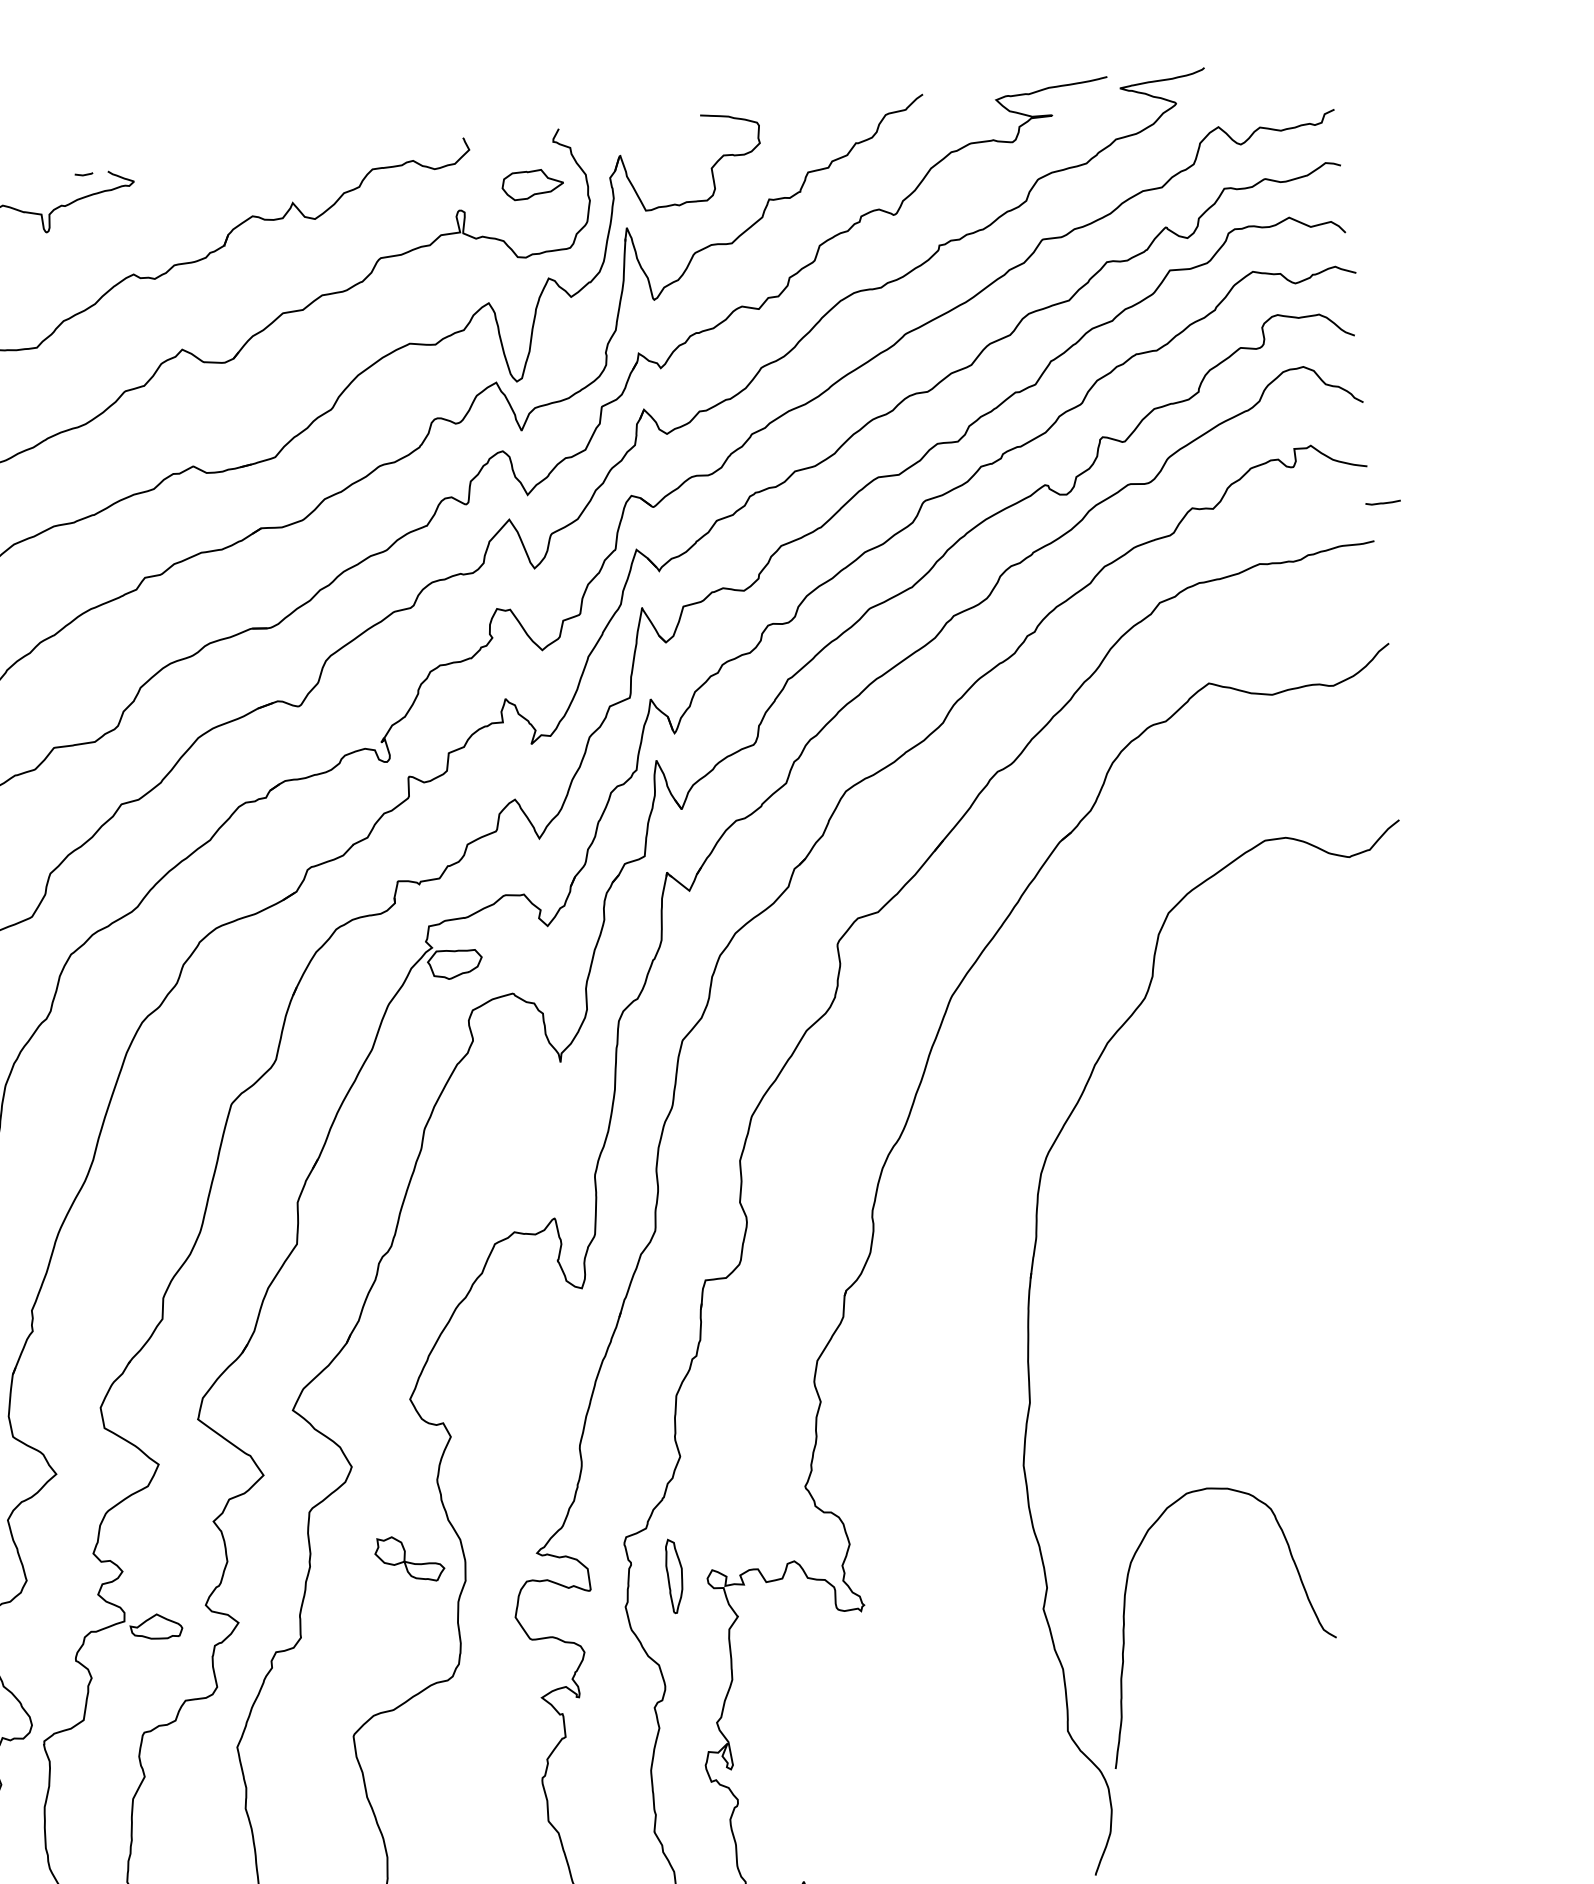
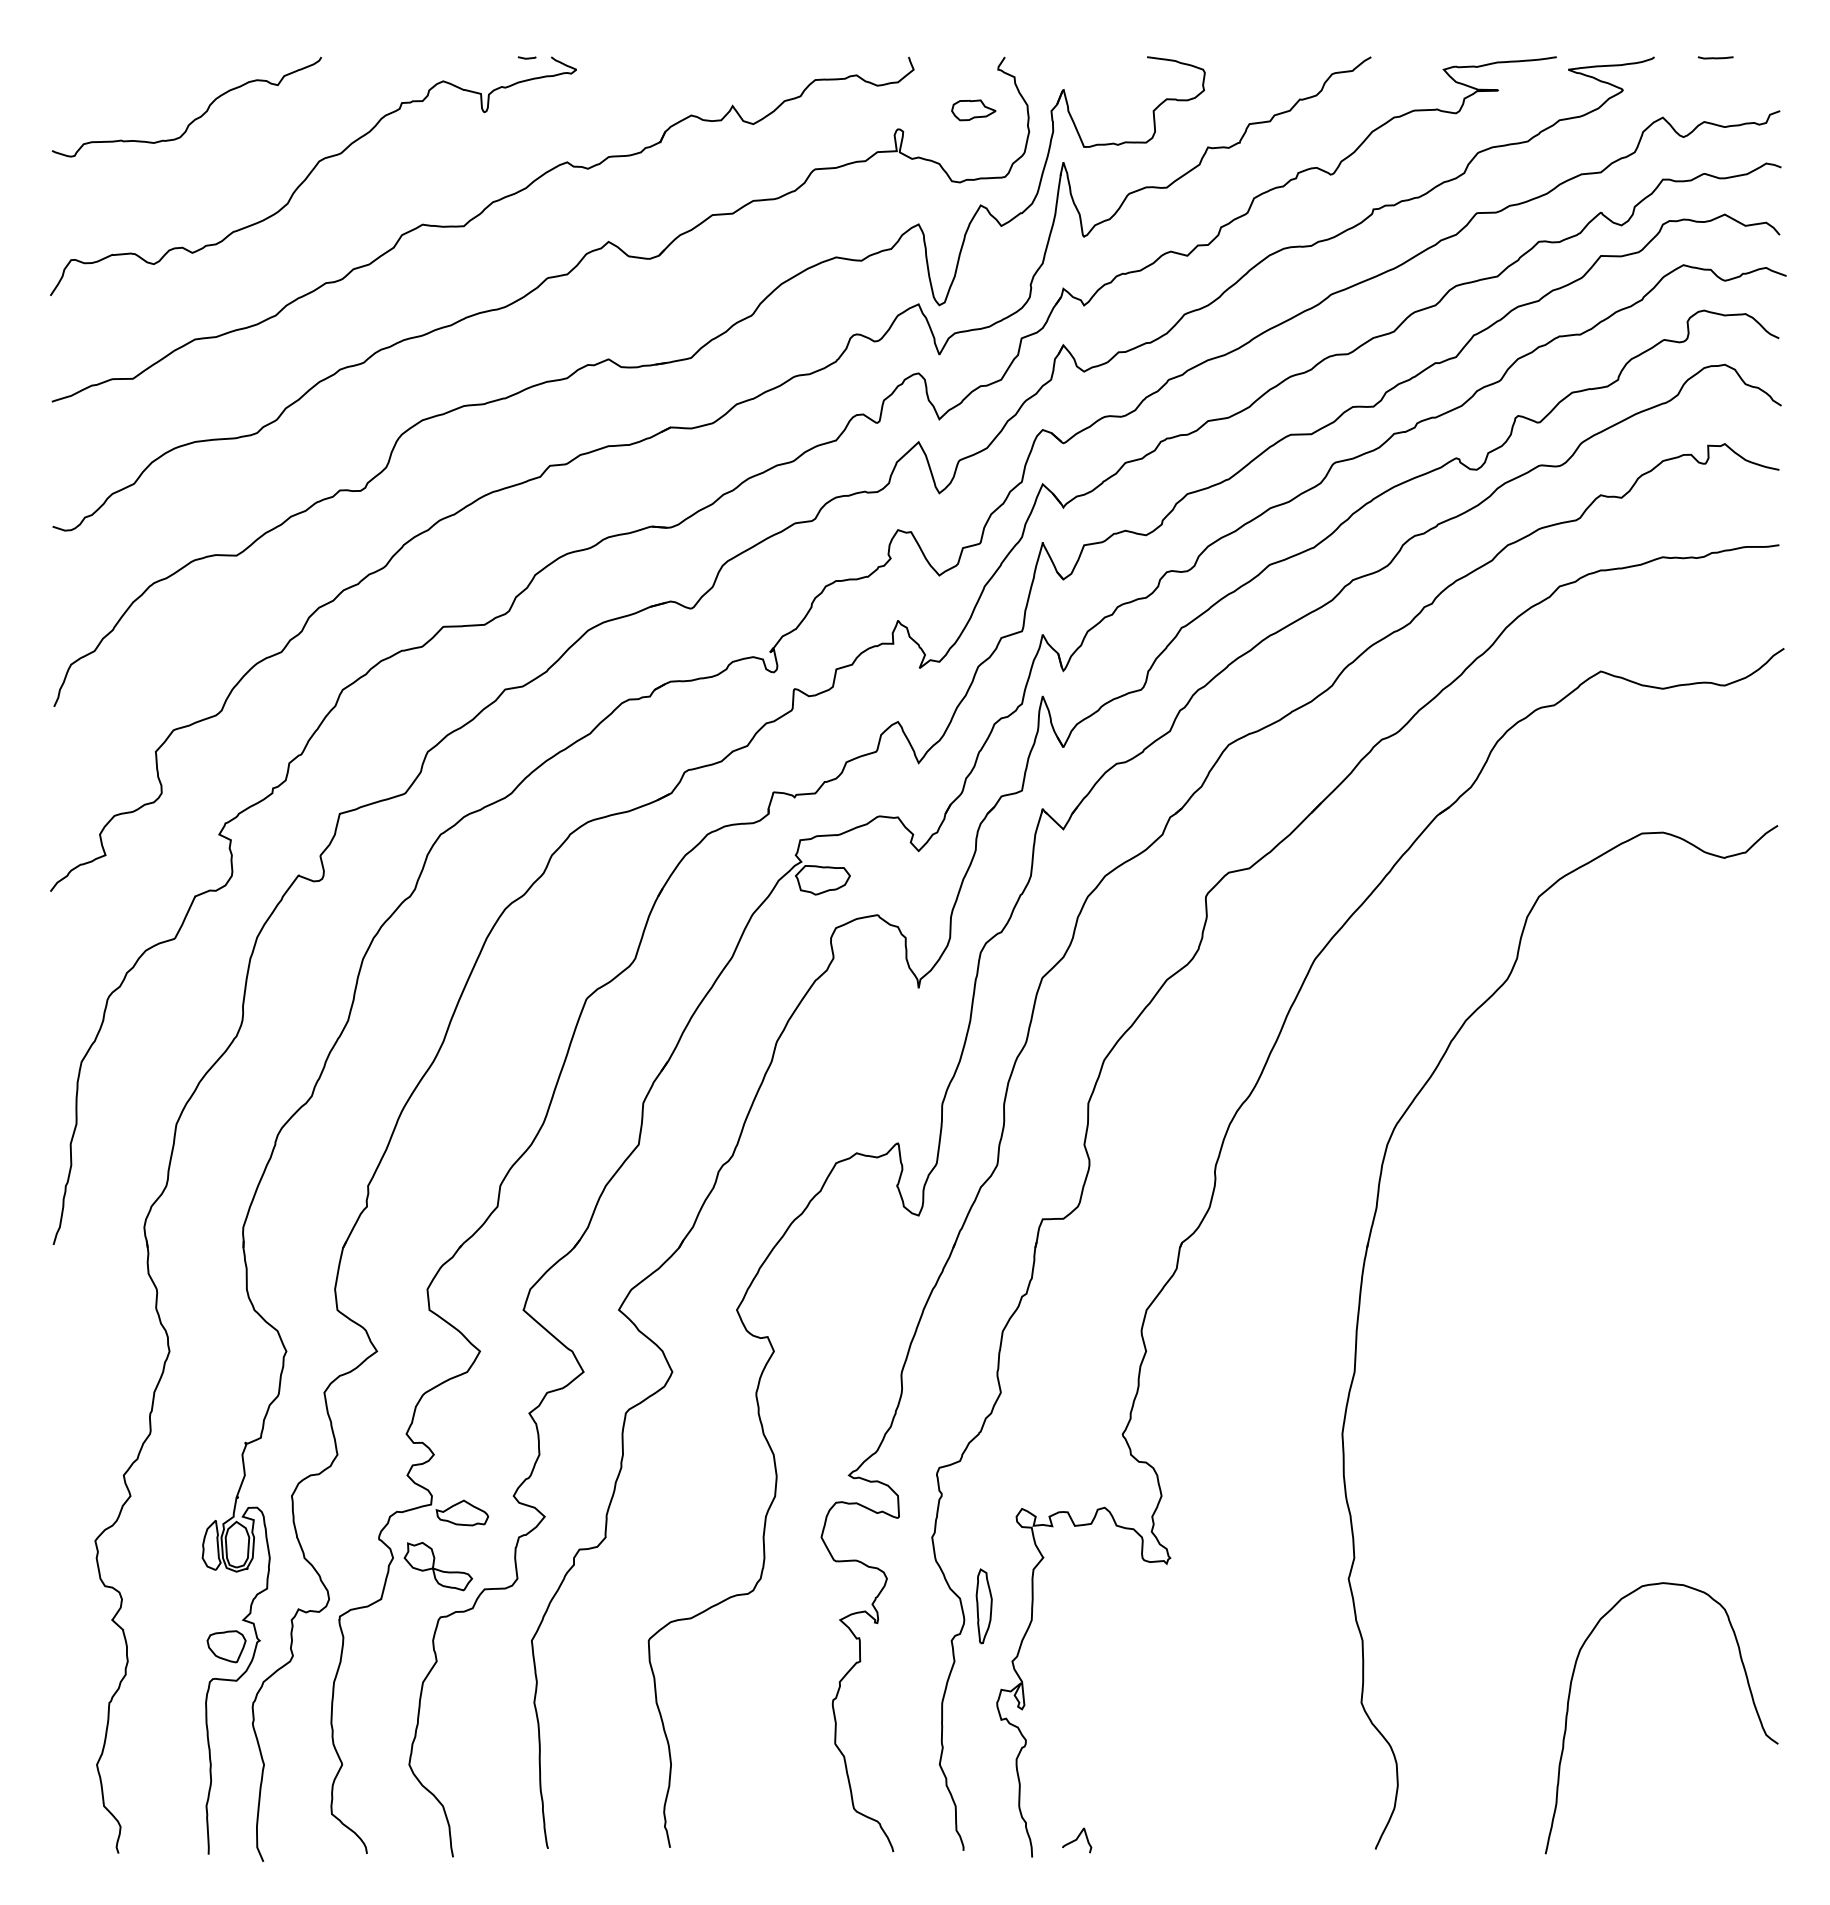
part: (532, 184) -> (973, 110), size x0.71
line: (1382, 502) -> (1715, 57), moved
part: (409, 1559) -> (438, 1566), moved
part: (674, 1576) -> (983, 1606), moved
curve: (1303, 1588) -> (1749, 1691), moved

